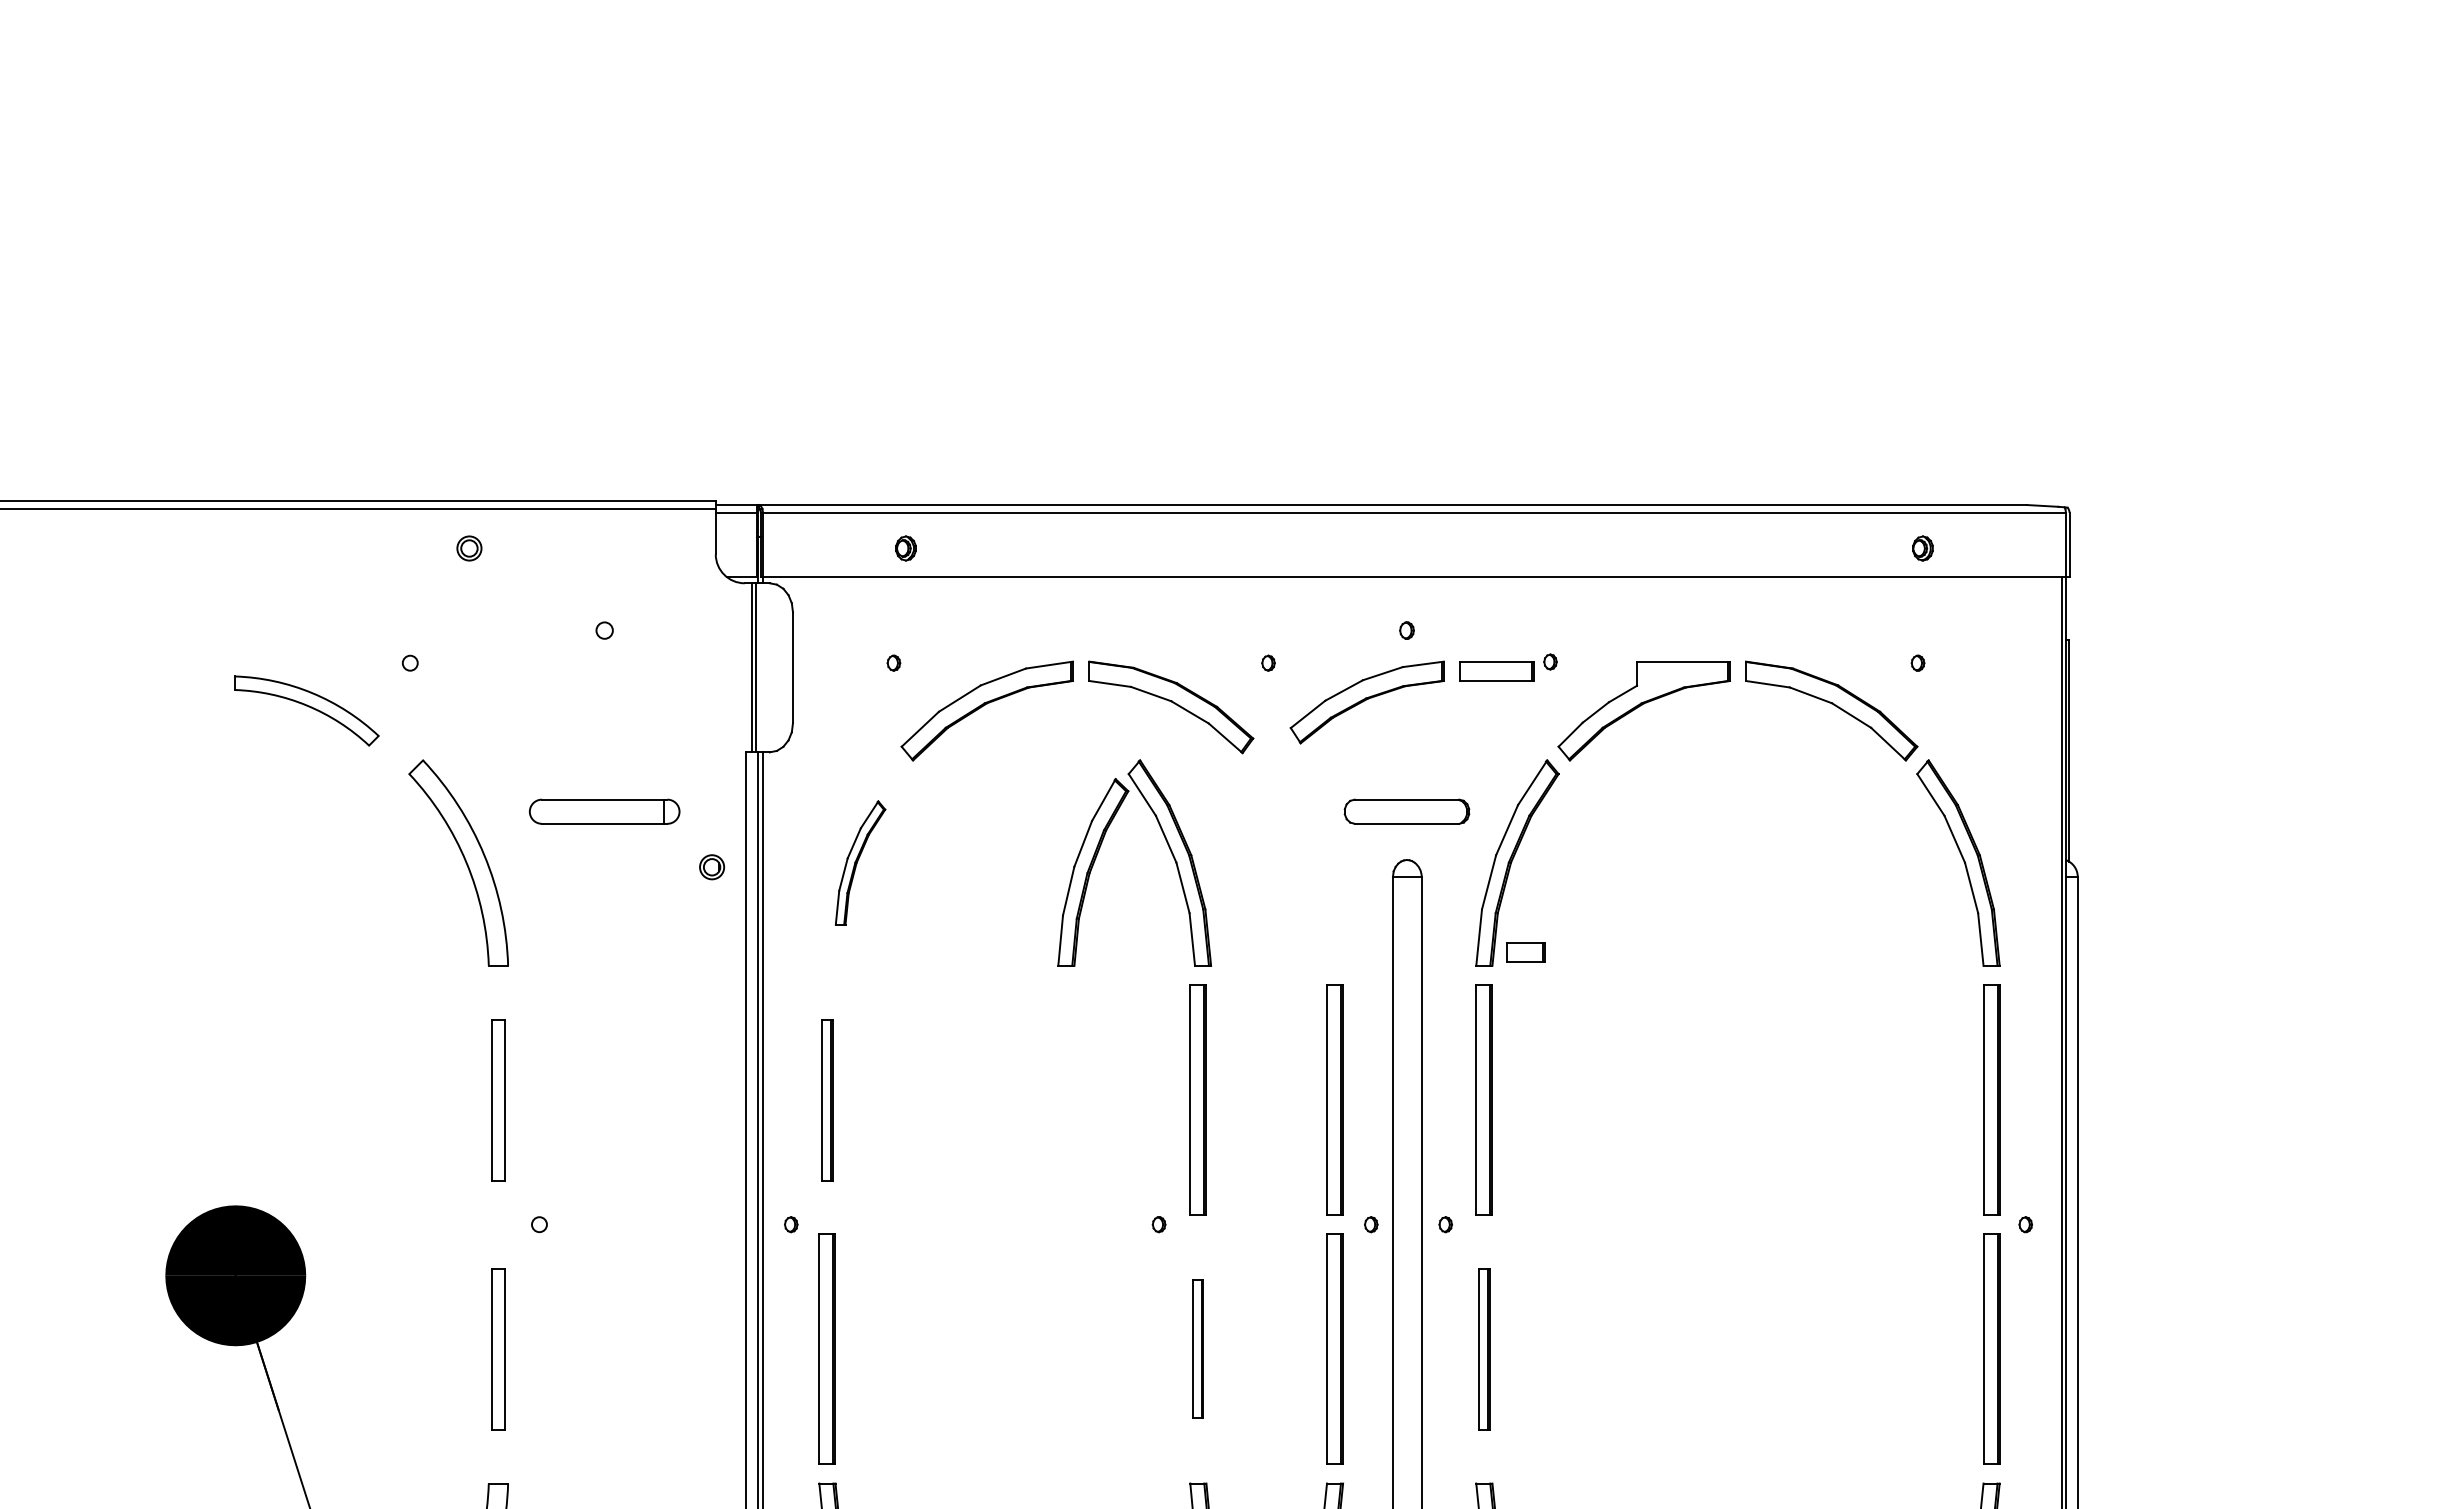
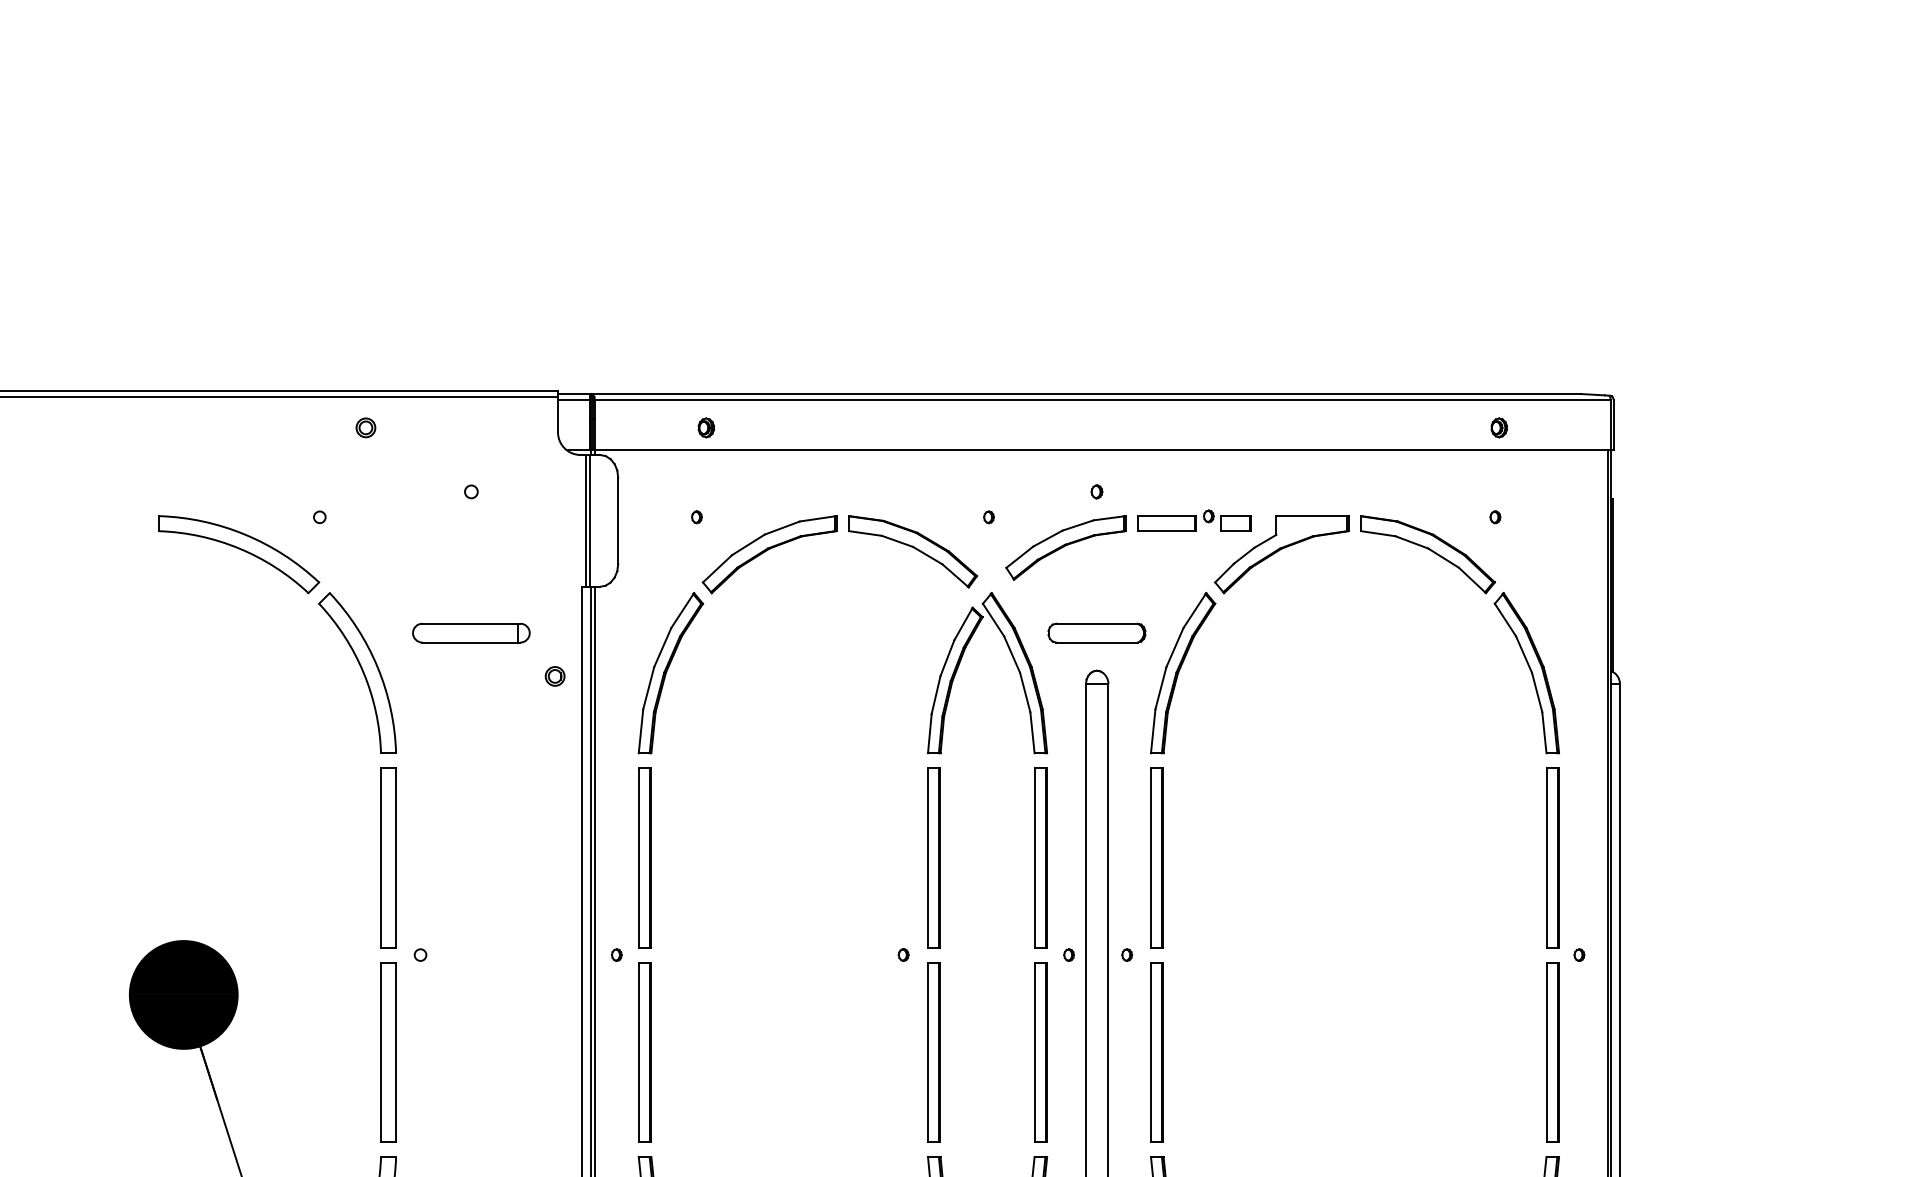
part: (306, 710) -> (238, 554), size x1.43
part: (1100, 848) -> (960, 661), moved
part: (860, 862) -> (670, 672), size x1.67
part: (1525, 952) -> (1236, 523), moved
part: (498, 1099) -> (388, 857), size x1.43
part: (826, 1099) -> (644, 857), size x1.43
part: (498, 1348) -> (388, 1051), size x1.43
part: (1197, 1348) -> (933, 1051), size x1.67
part: (1483, 1348) -> (1156, 1051), size x1.43

